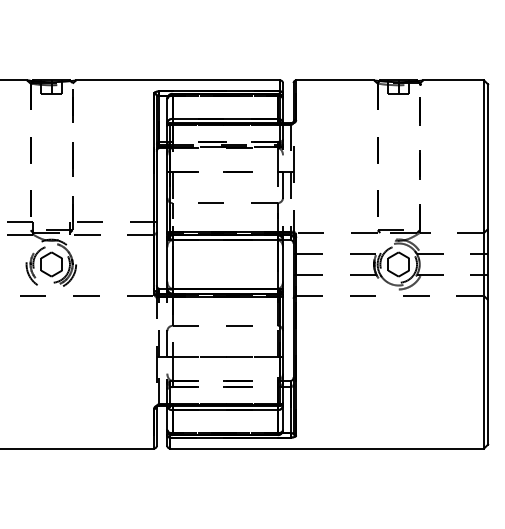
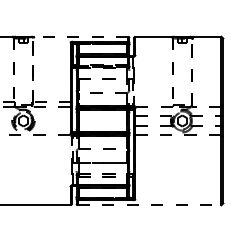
line: (178, 79) -> (81, 36), solid -> dashed
line: (326, 449) -> (149, 205), solid -> dashed

